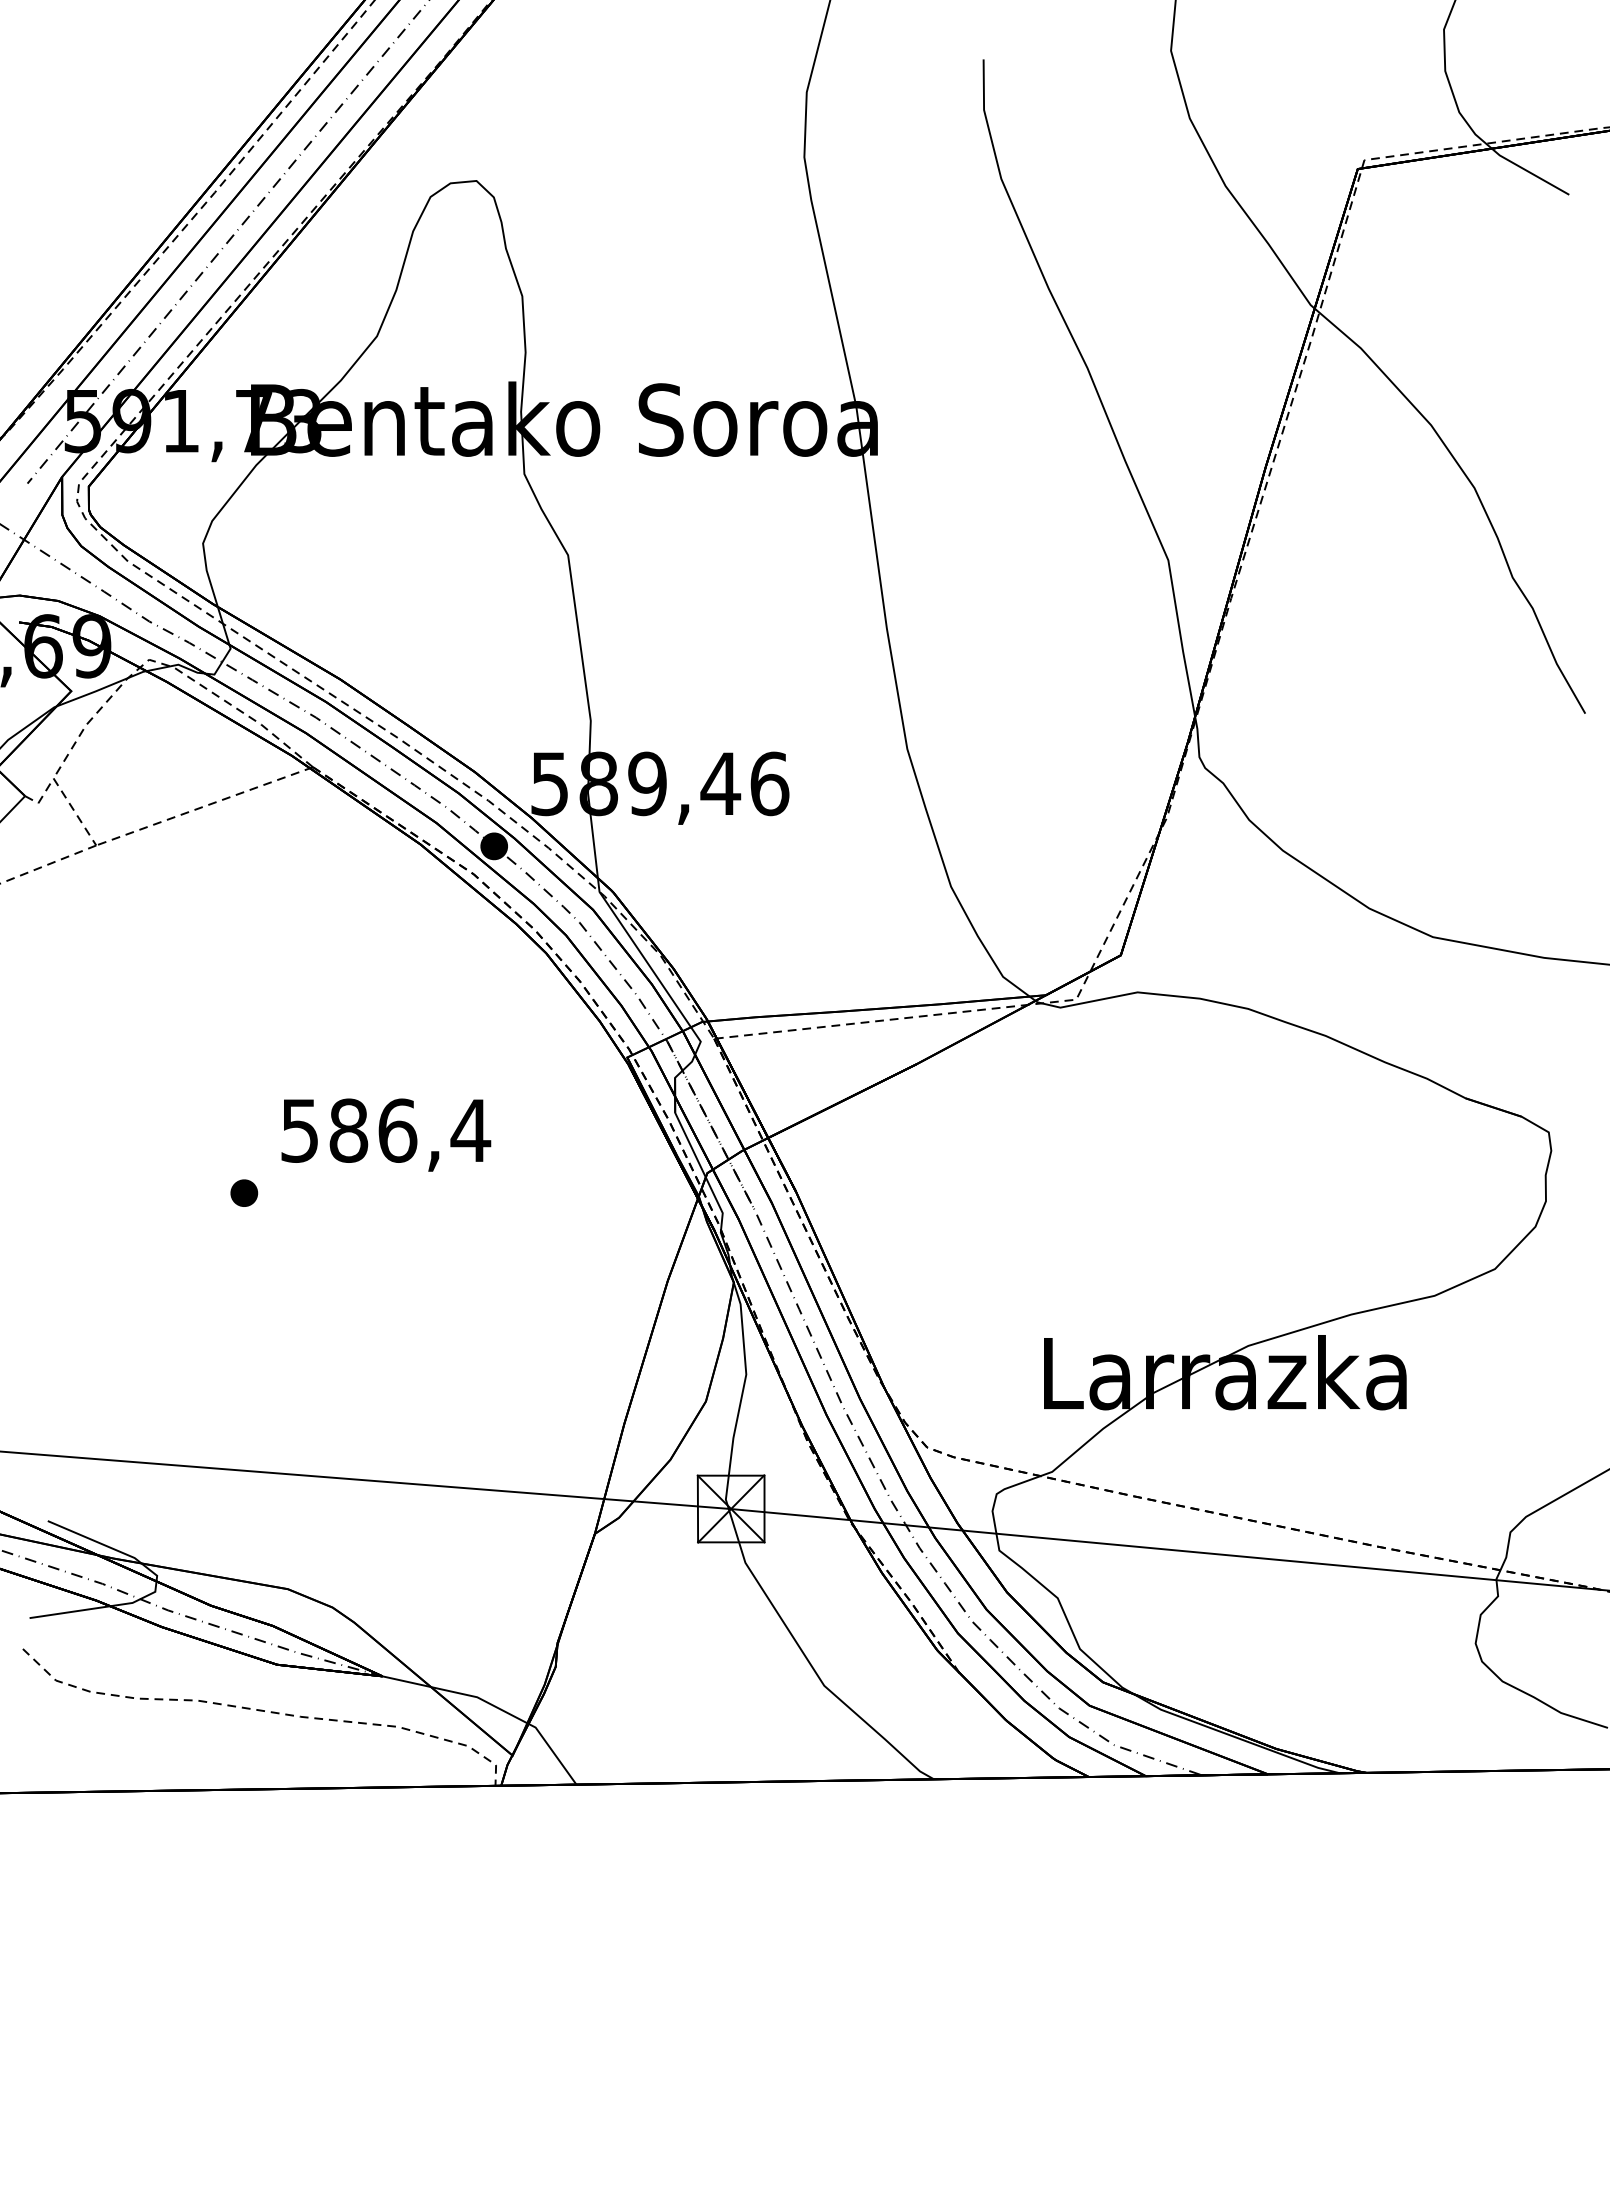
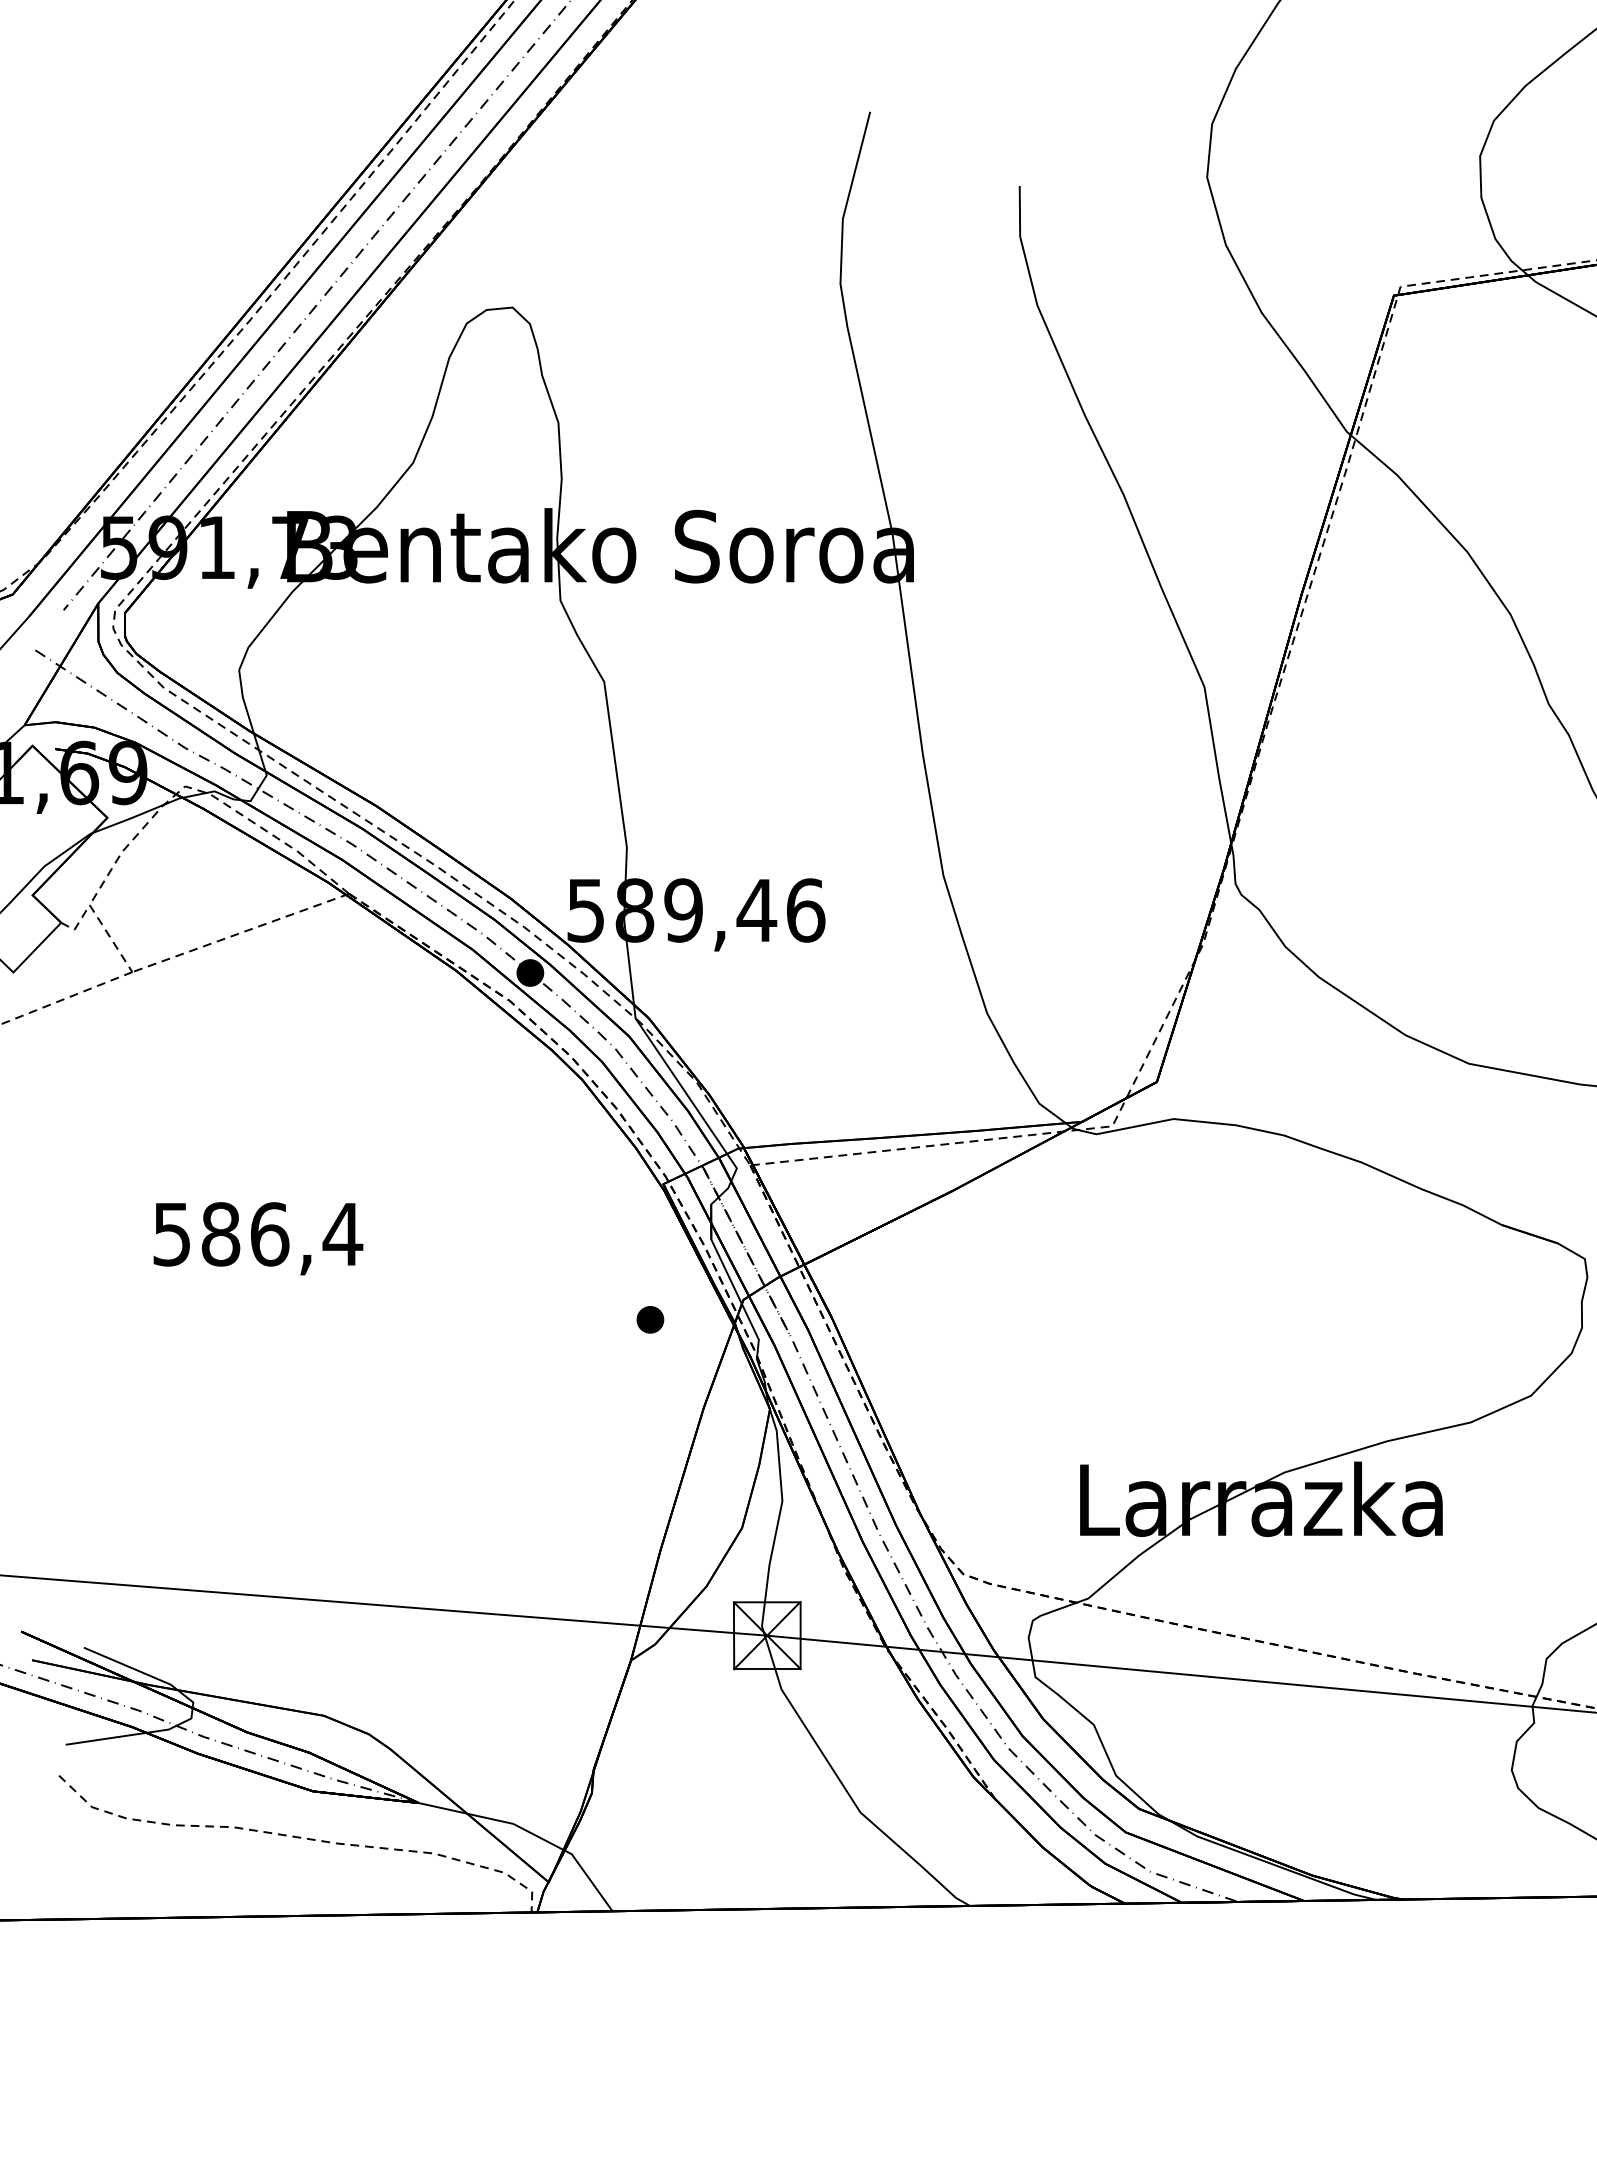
text: (386, 1134) -> (258, 1238), moved
part: (244, 1192) -> (650, 1319), moved

